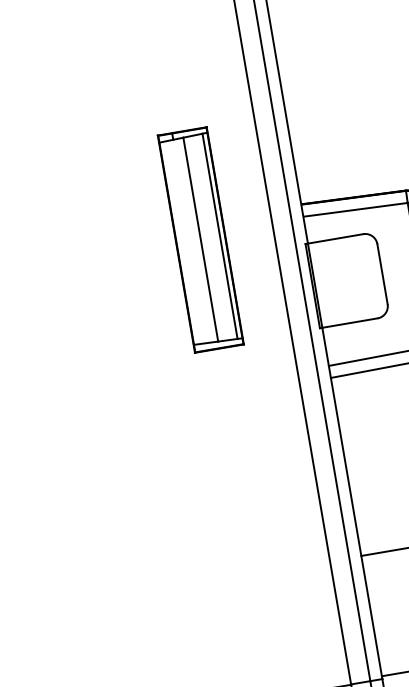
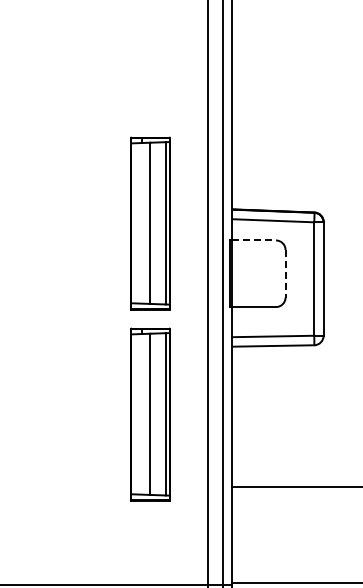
line: (336, 238) -> (254, 240), solid -> dashed
line: (382, 273) -> (285, 273), solid -> dashed
part: (242, 481) -> (150, 414), added

